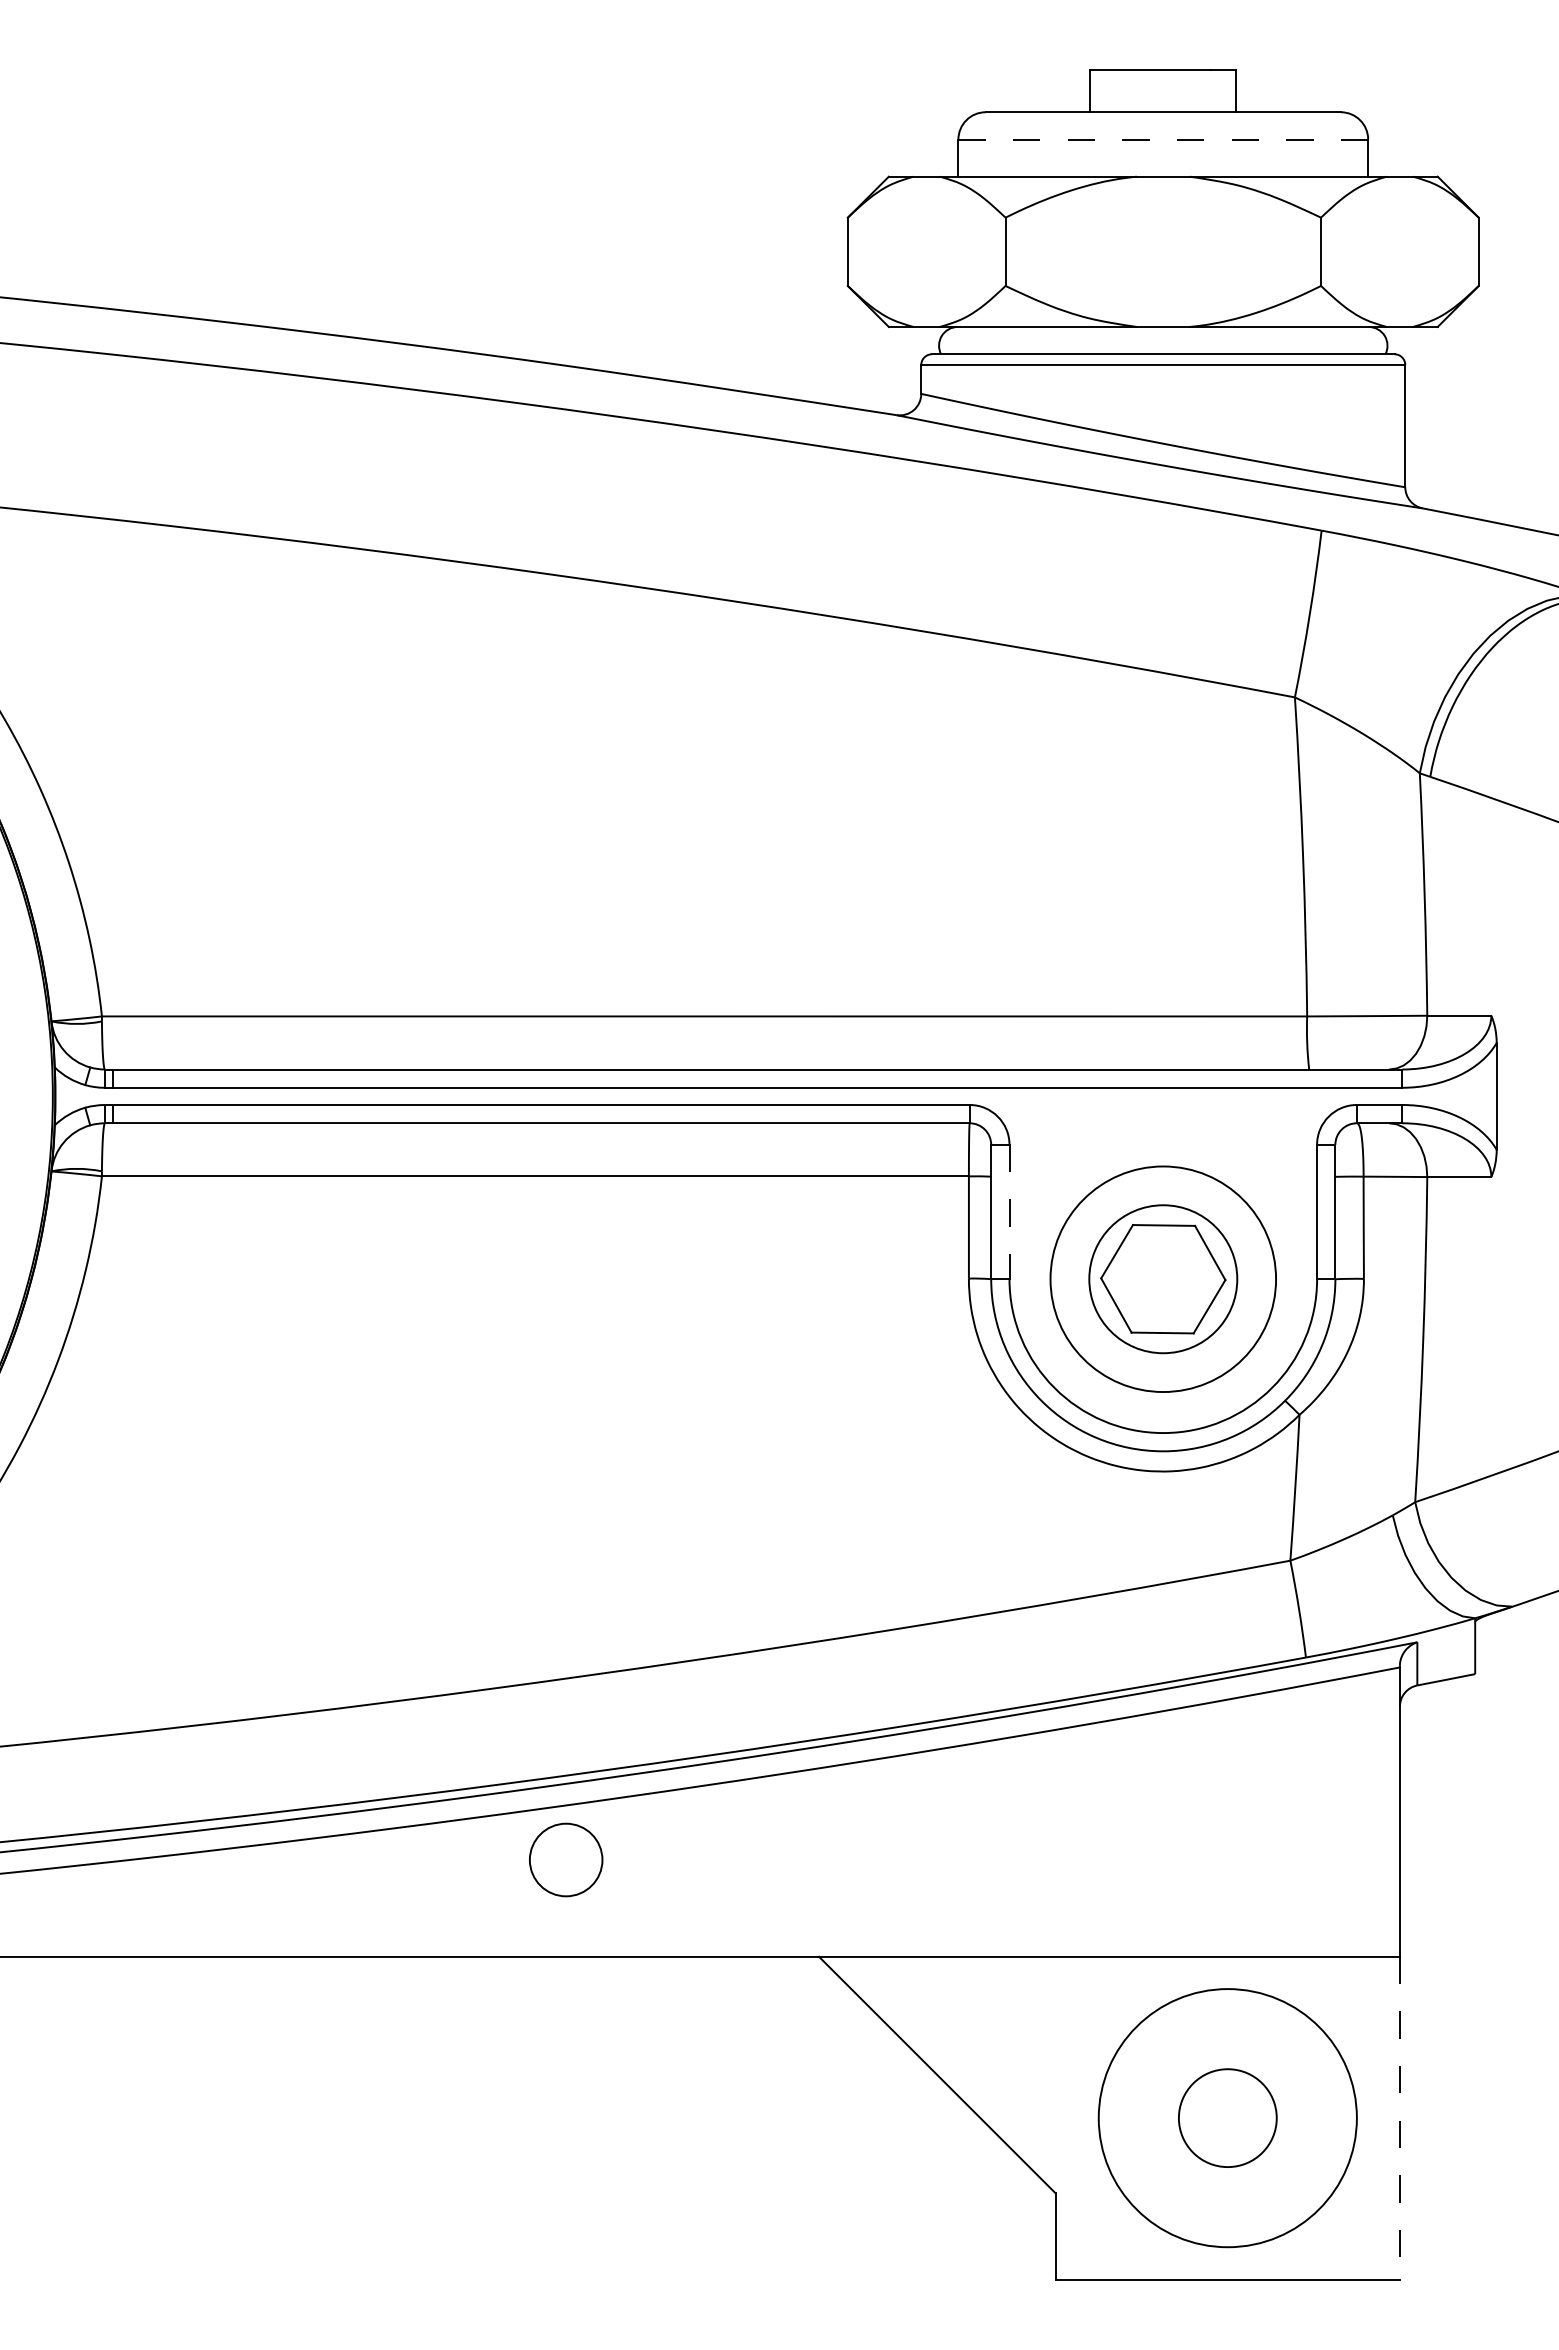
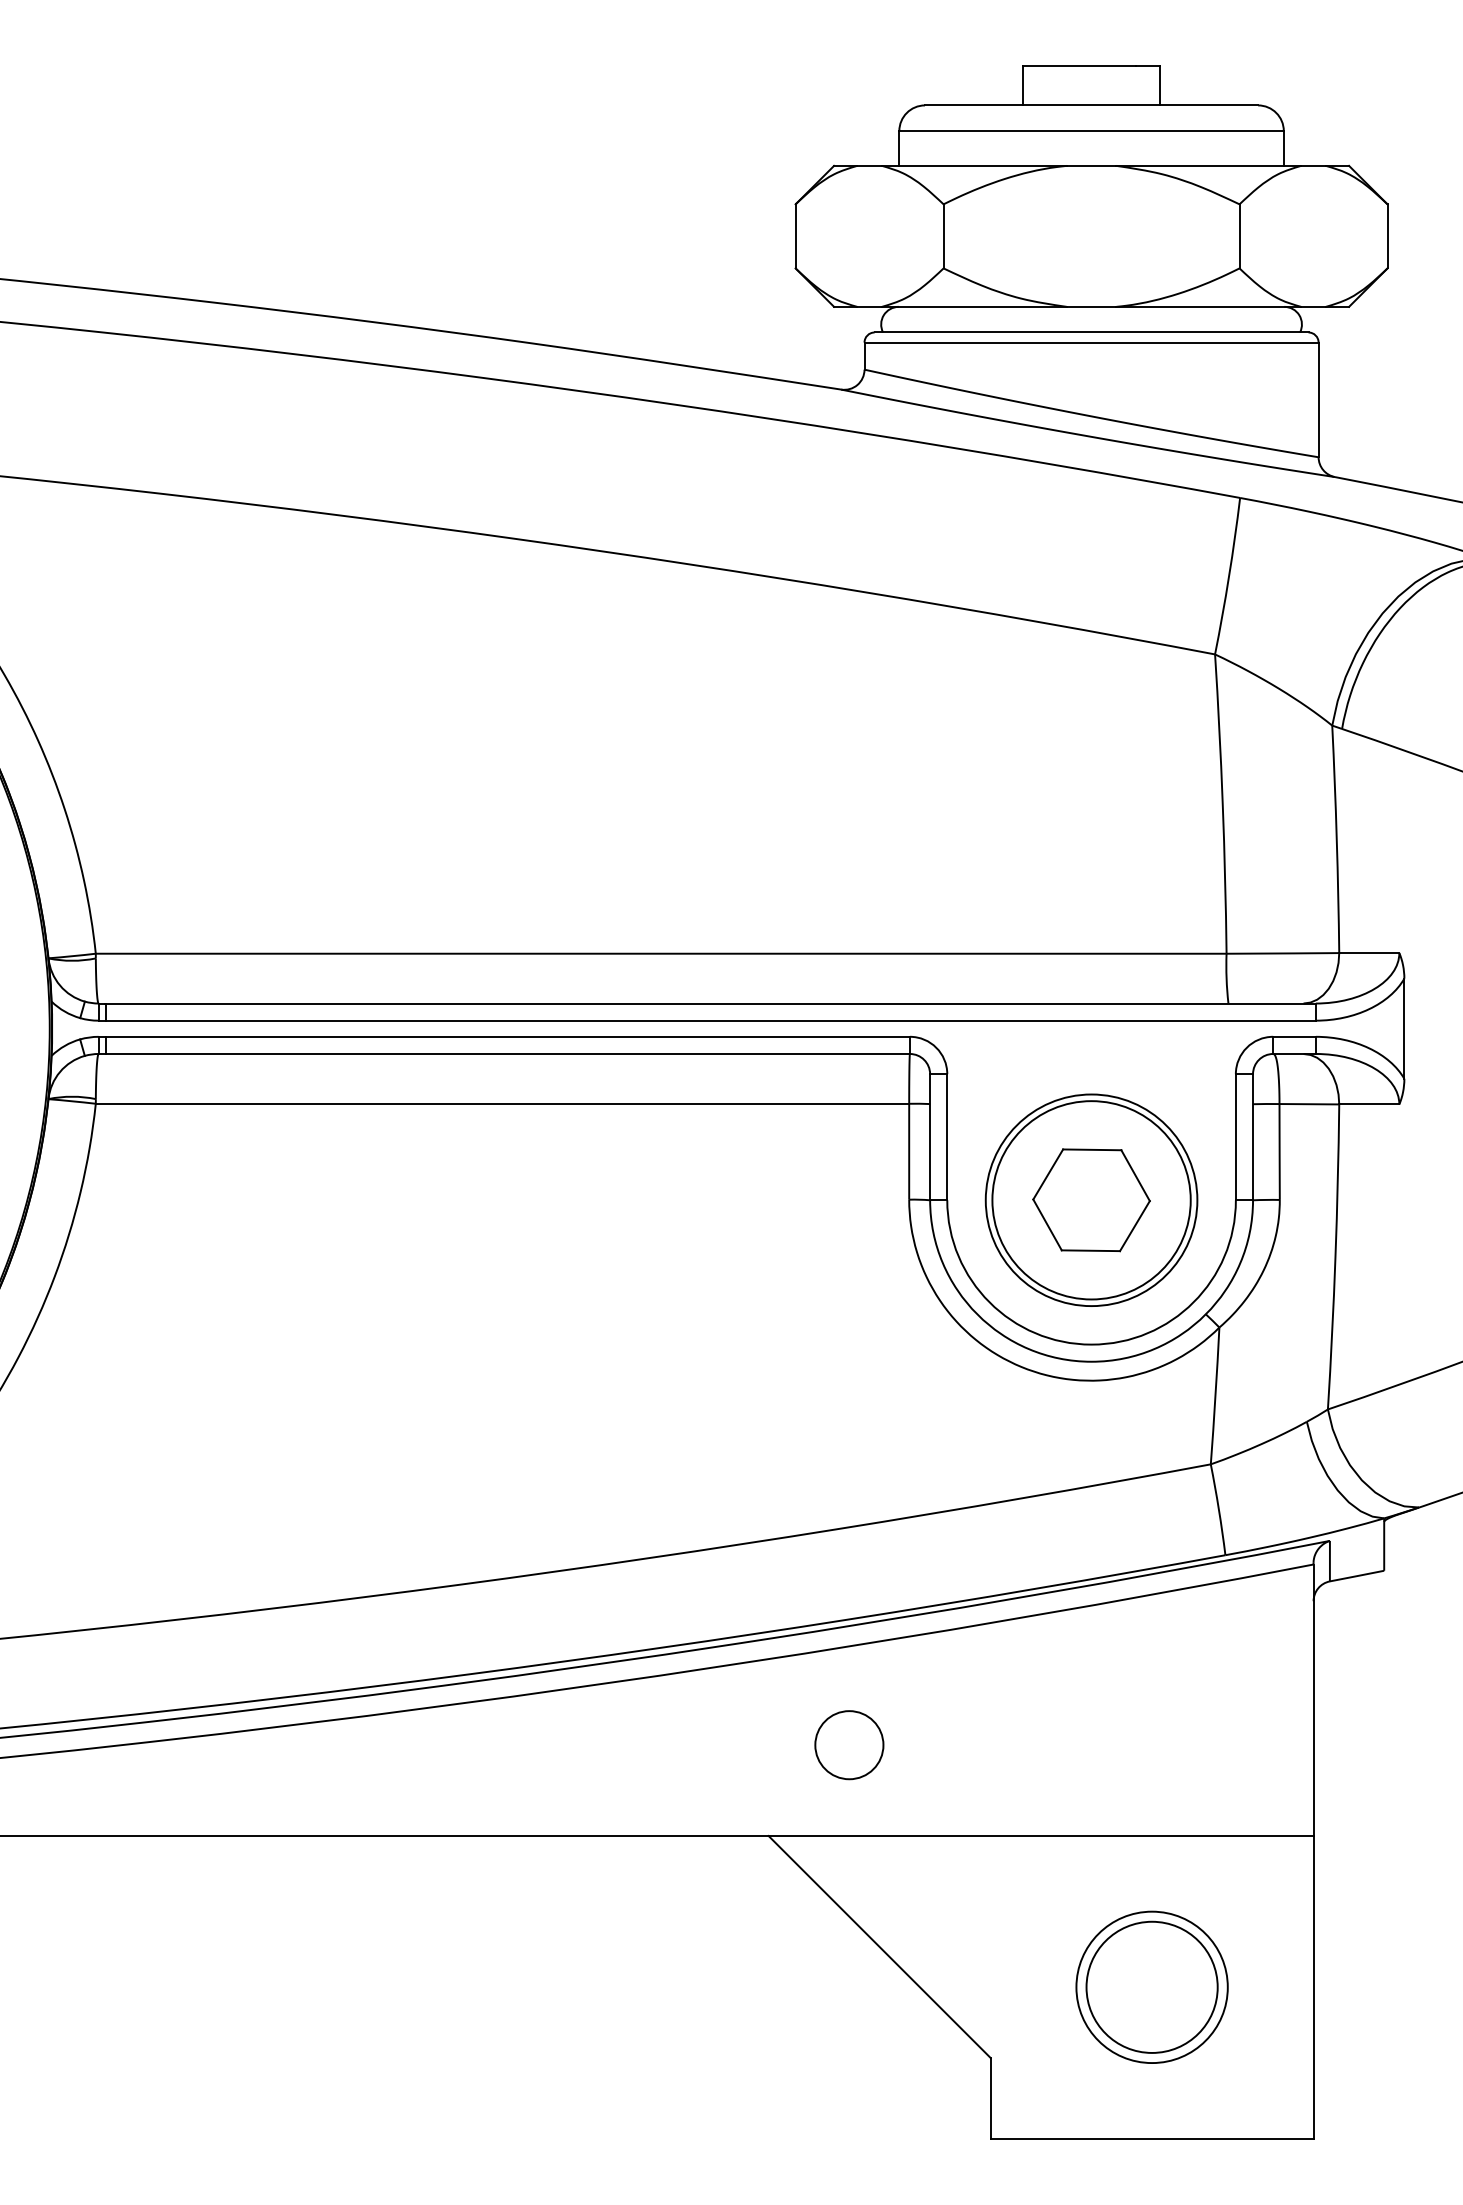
line: (1163, 139) -> (1091, 130), dashed -> solid
line: (1009, 1212) -> (947, 1137), dashed -> solid
circle: (1162, 1278) -> (1090, 1199), size x1.43
circle: (566, 1859) -> (849, 1744), moved
circle: (1227, 2117) -> (1151, 1986), size x0.62
circle: (1227, 2118) -> (1151, 1987), size x1.43
line: (1399, 2118) -> (1313, 1987), dashed -> solid

